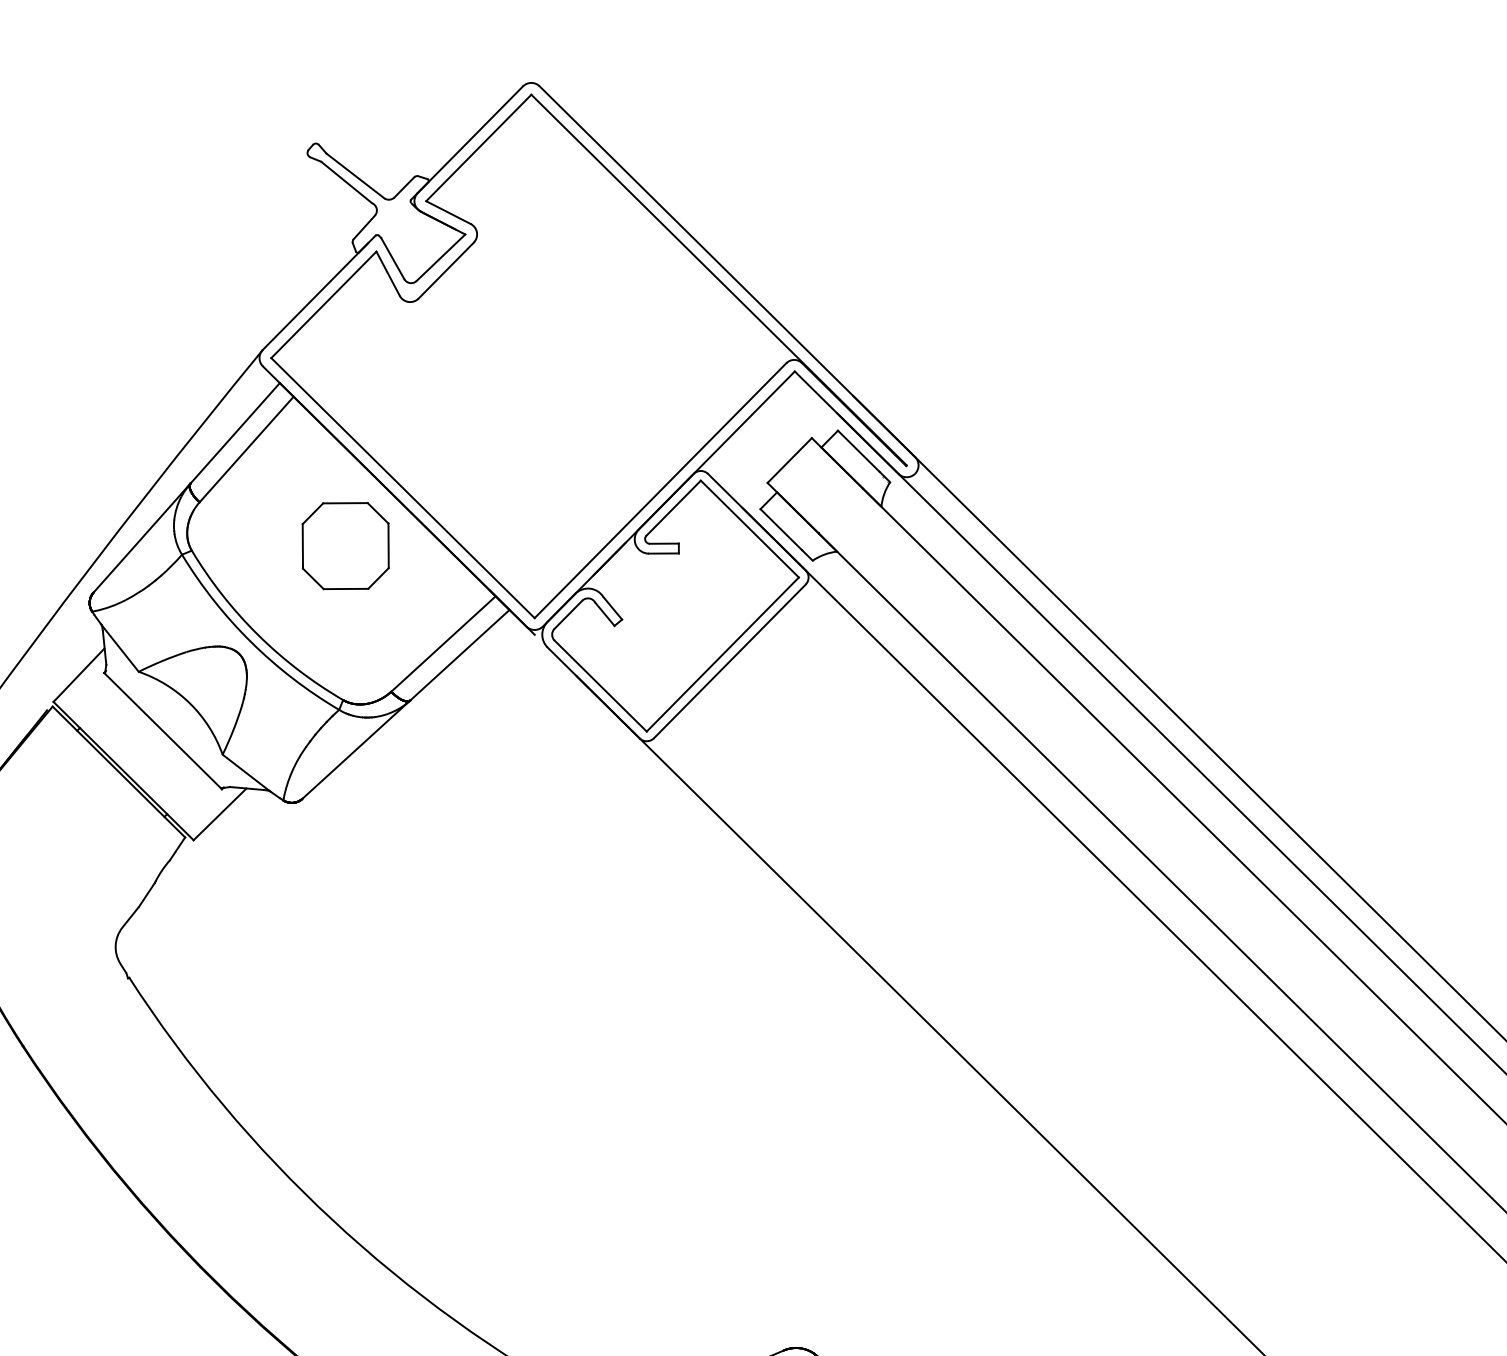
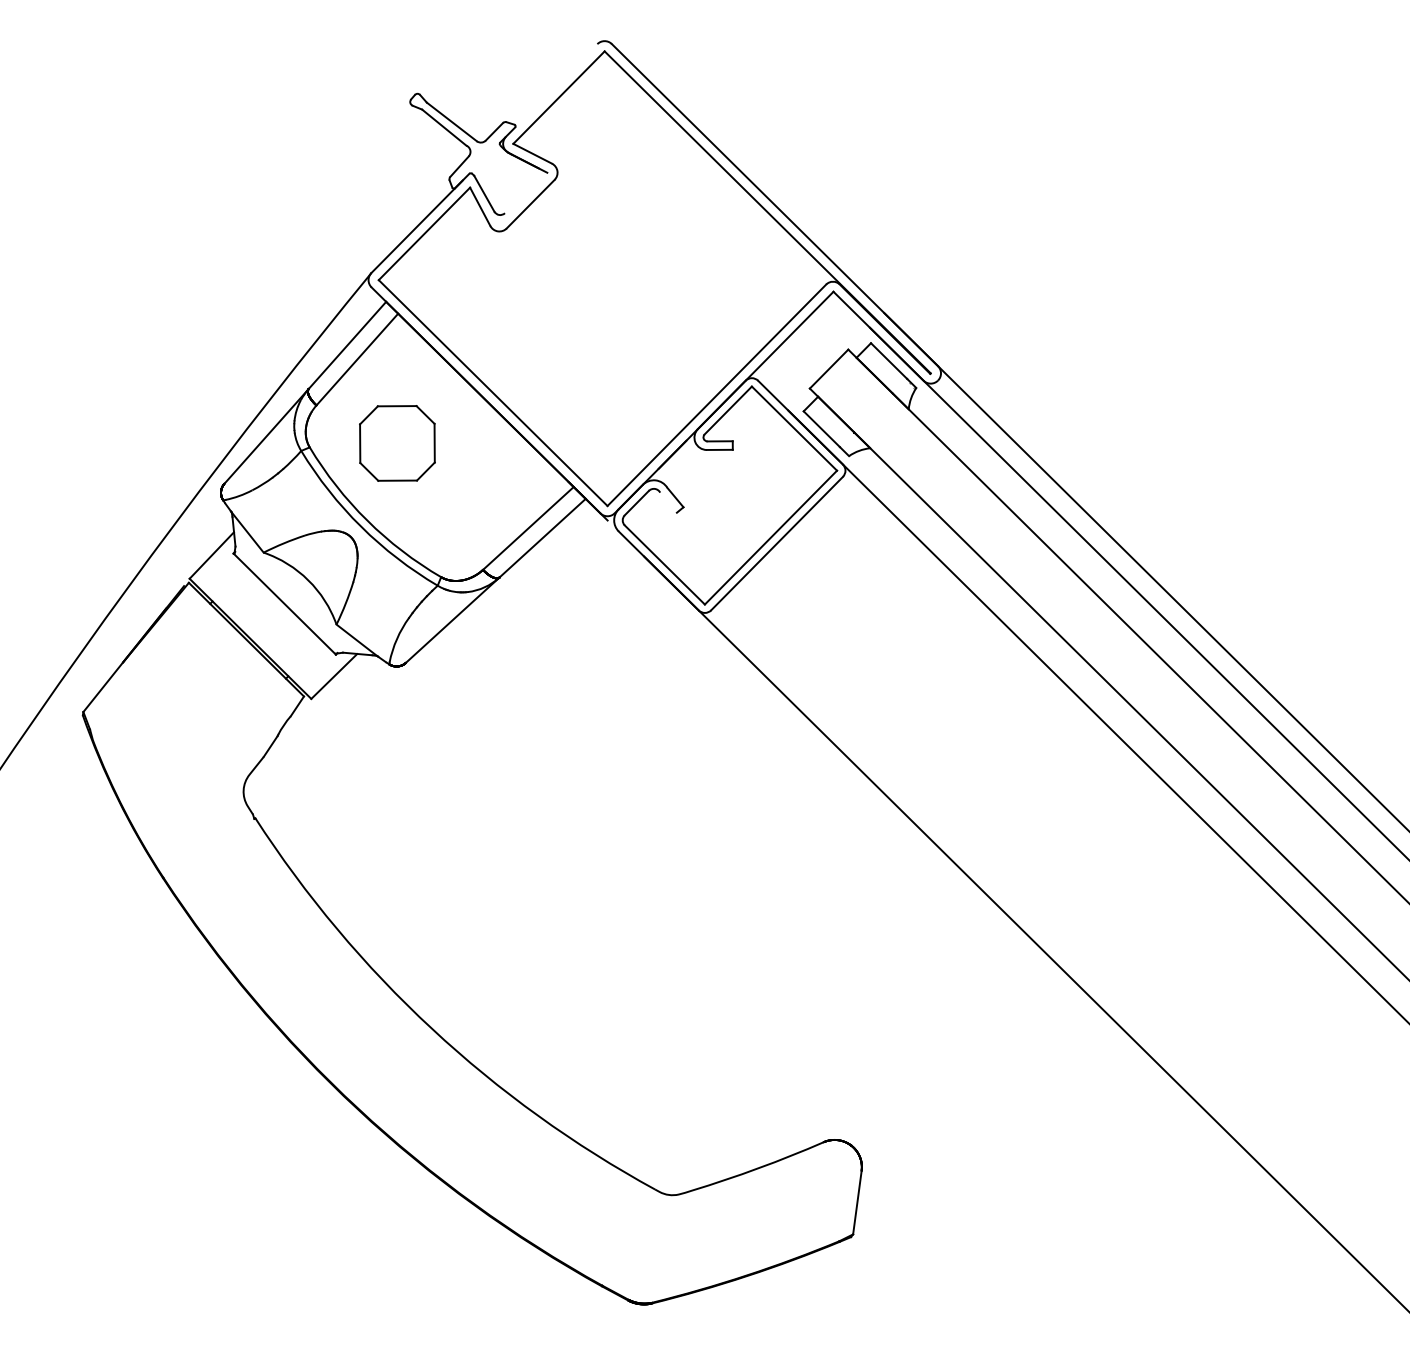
line: (470, 139) -> (551, 90), removed
line: (441, 257) -> (526, 192), removed
part: (345, 546) -> (397, 443), moved
line: (604, 614) -> (668, 502), removed

